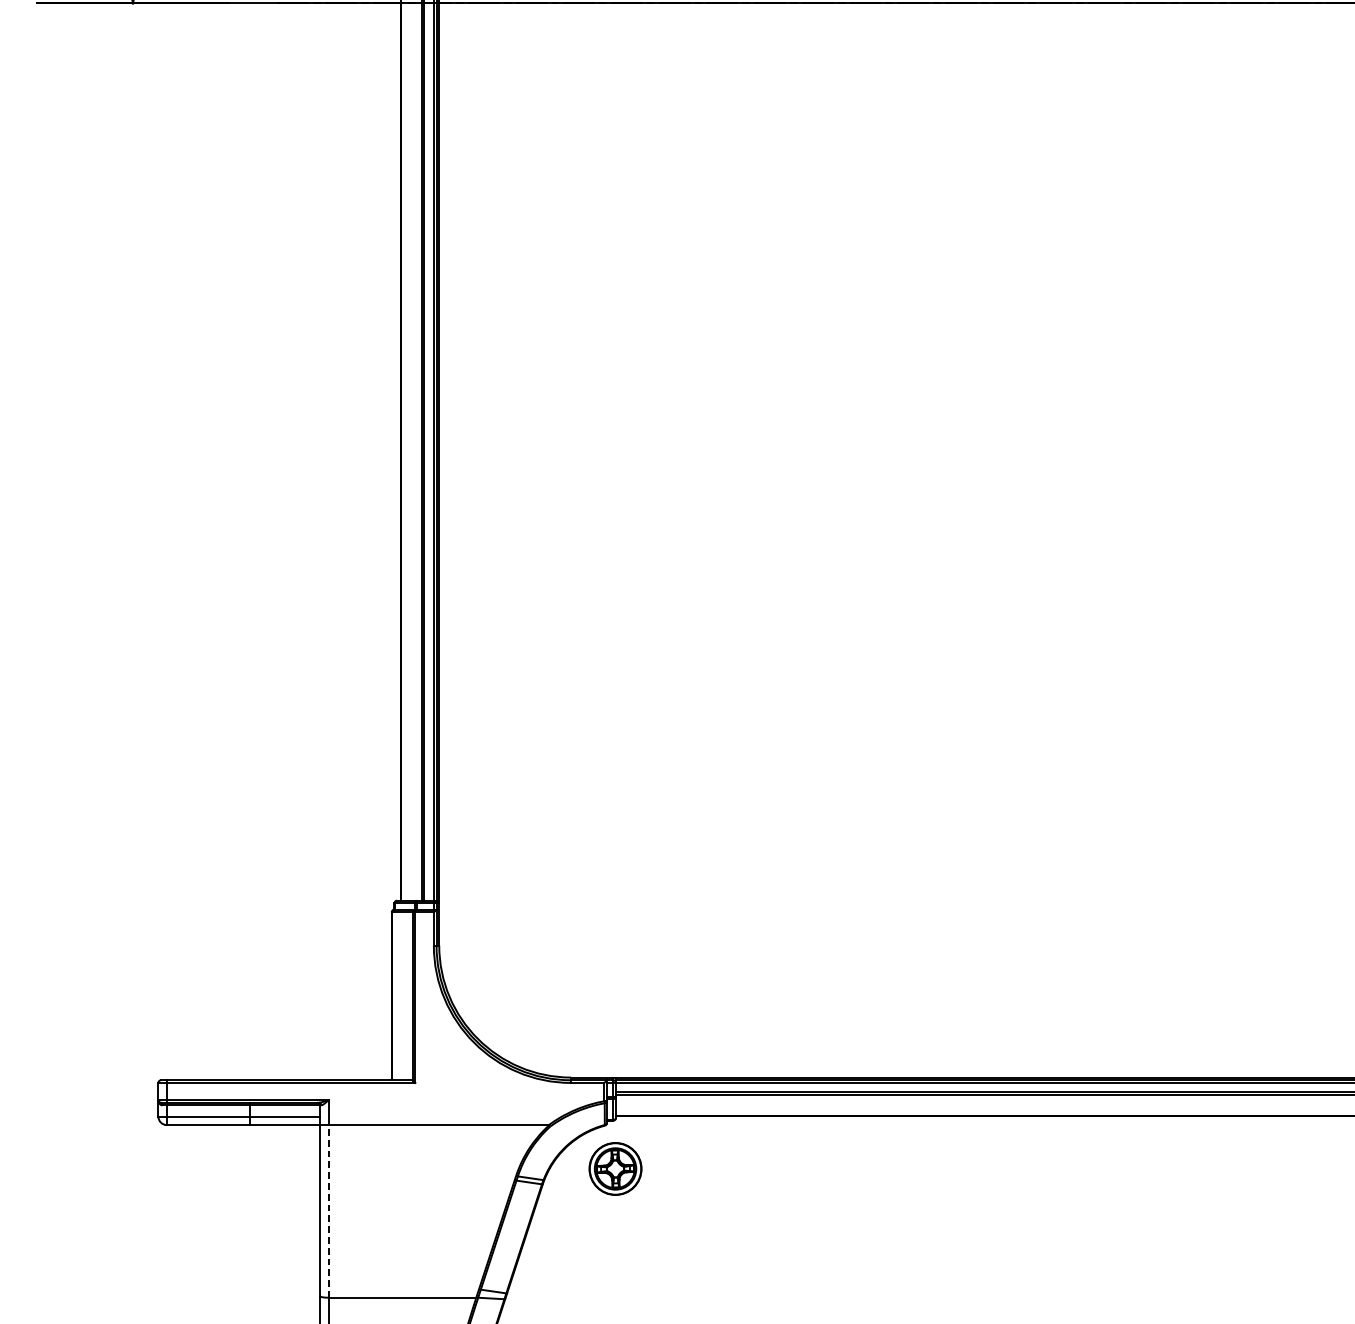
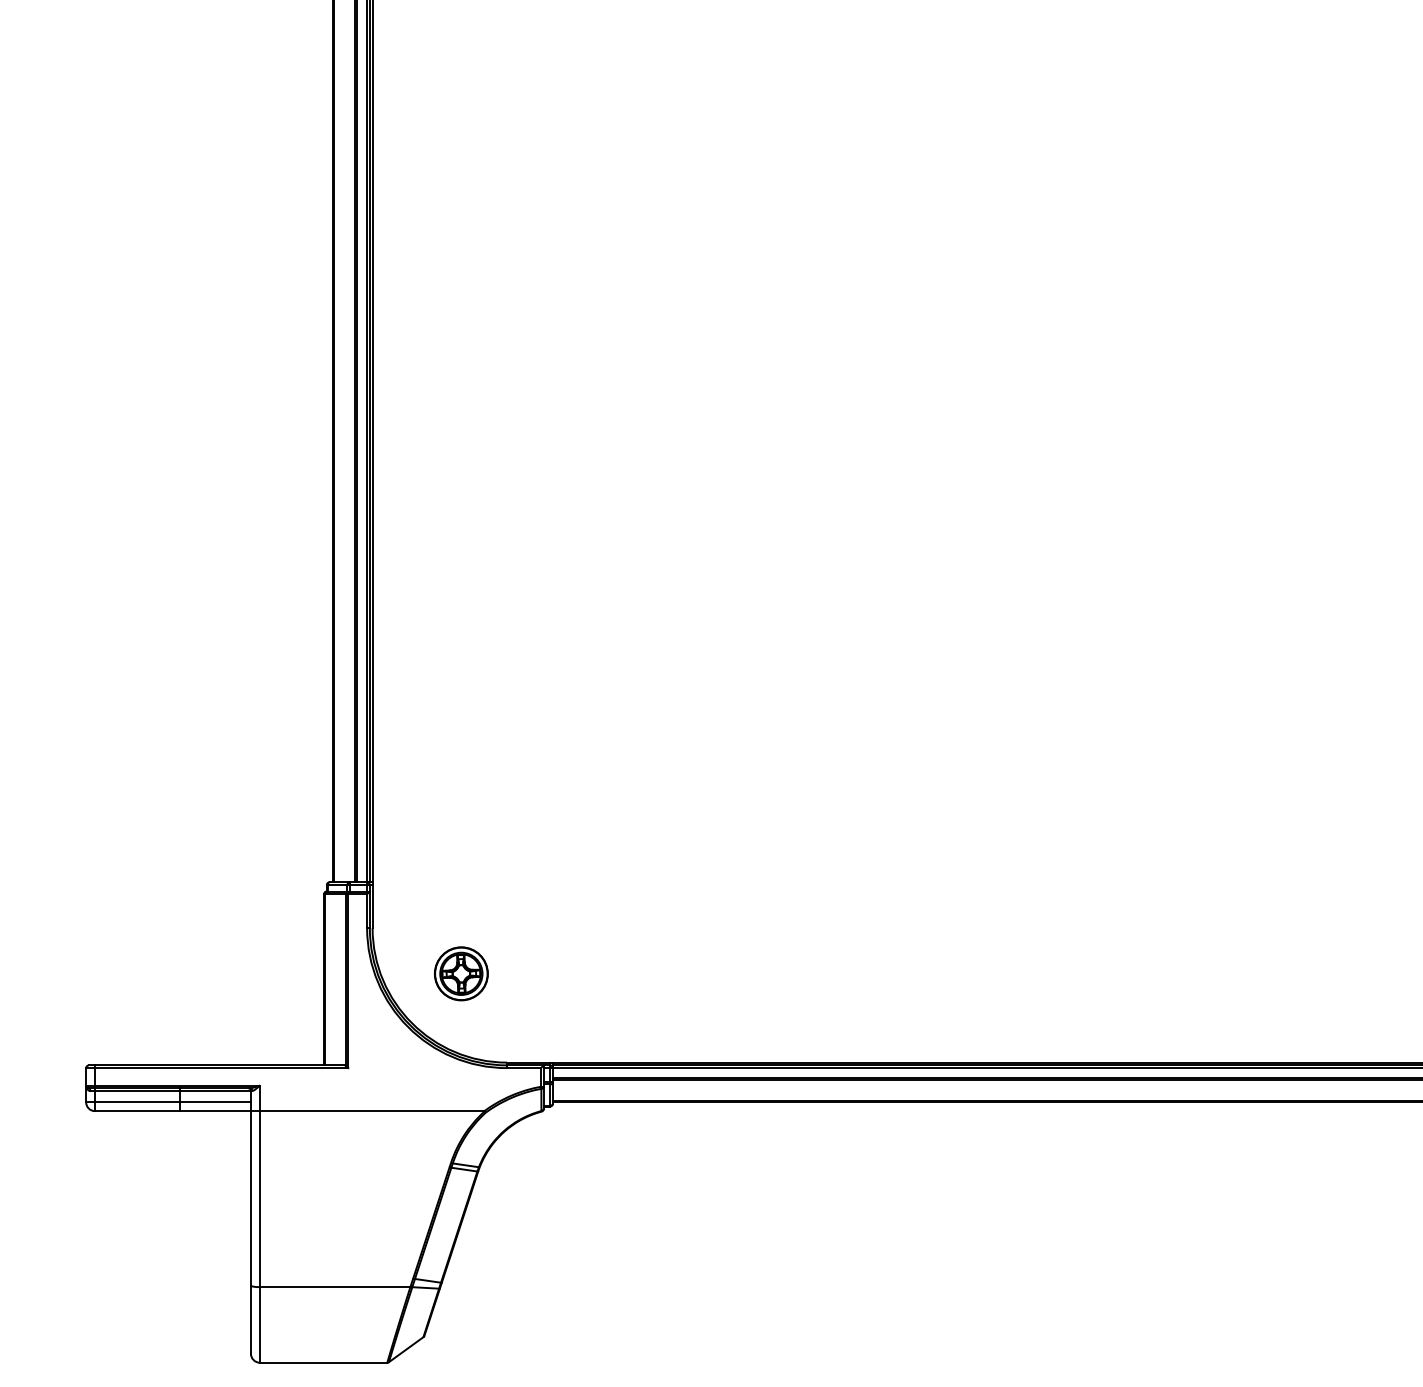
part: (615, 1168) -> (461, 973), moved
line: (329, 1210) -> (260, 1198), dashed -> solid

